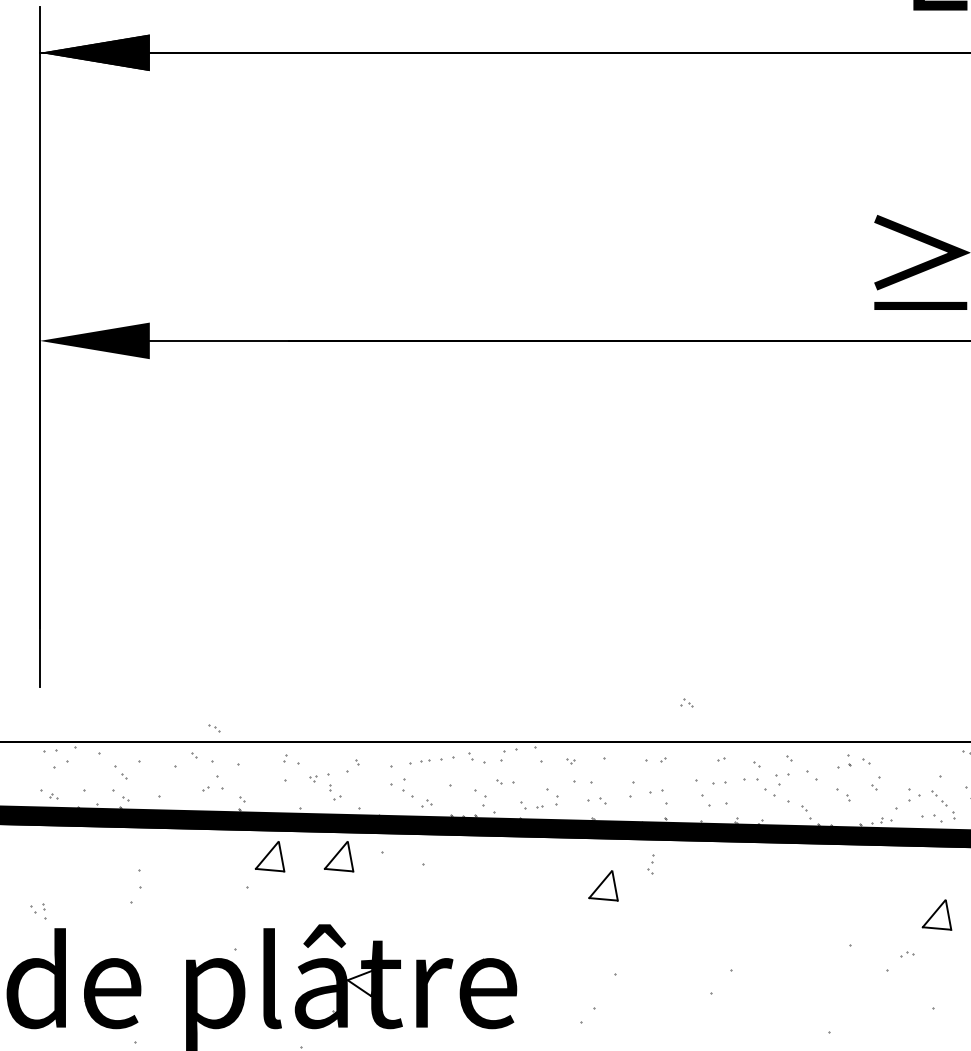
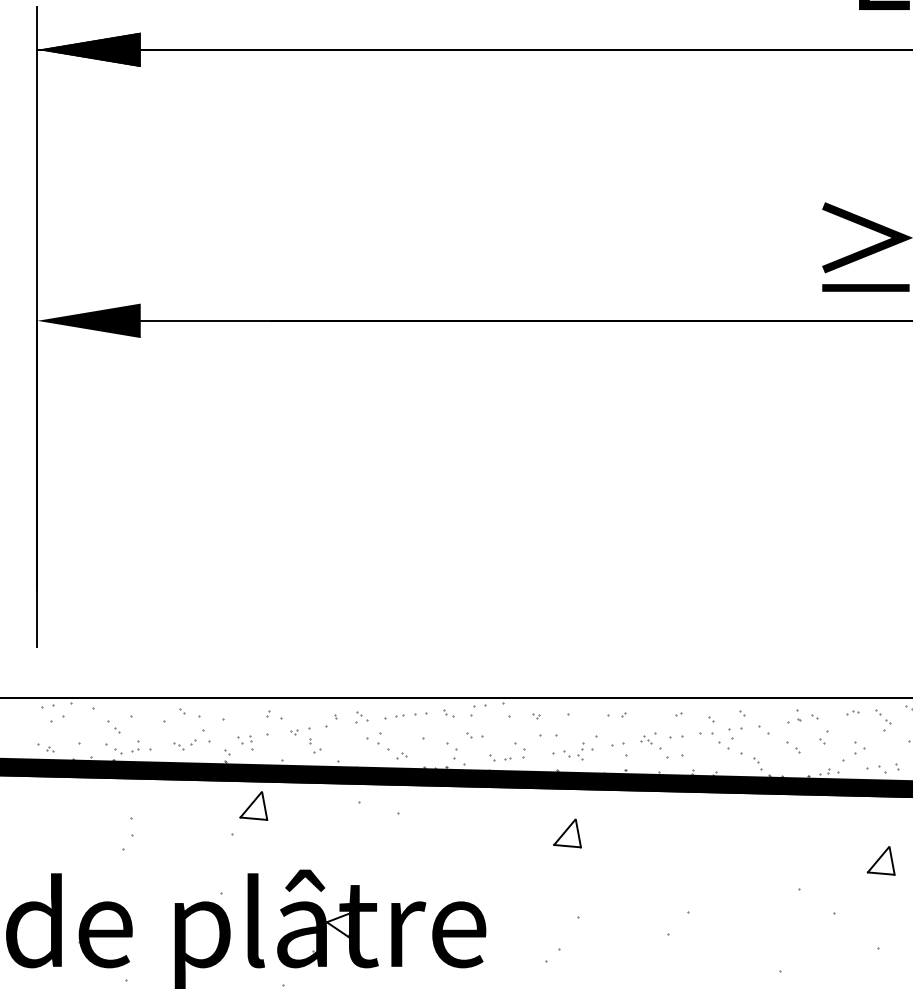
part: (686, 702) -> (645, 739), moved
part: (214, 728) -> (178, 746), moved
part: (477, 757) -> (448, 712), size x0.62
part: (381, 761) -> (358, 716), added
part: (144, 793) -> (135, 746), added
part: (939, 798) -> (883, 717), moved
part: (338, 856) -> (318, 805), removed
part: (650, 864) -> (580, 751), moved
part: (38, 911) -> (245, 742), moved
part: (907, 954) -> (853, 712), moved

